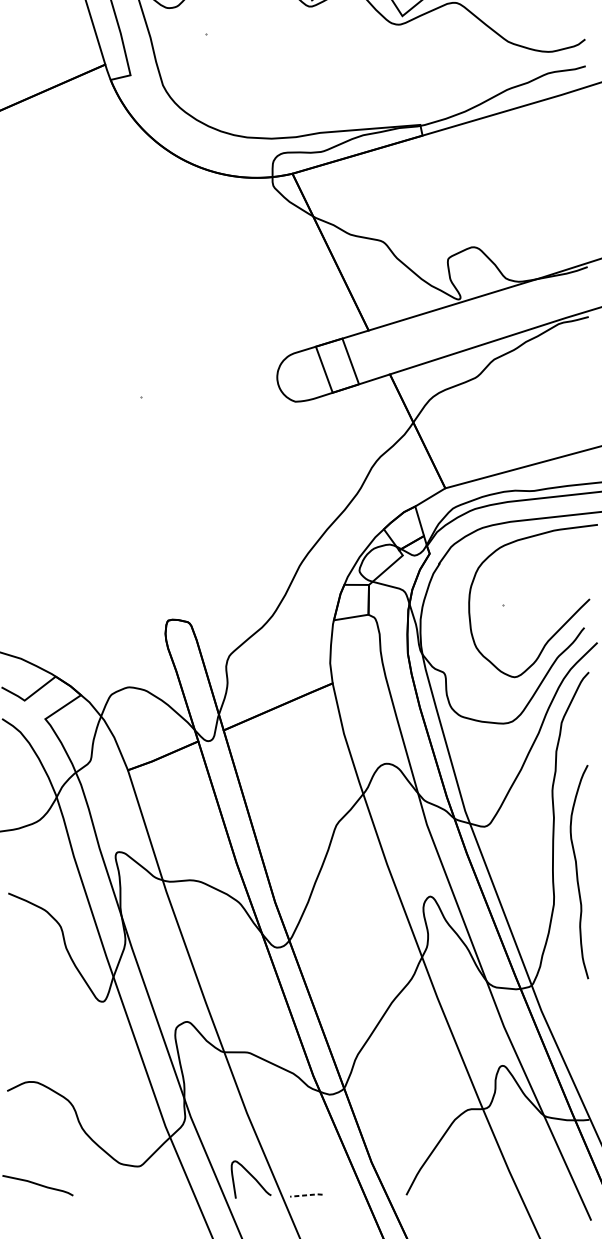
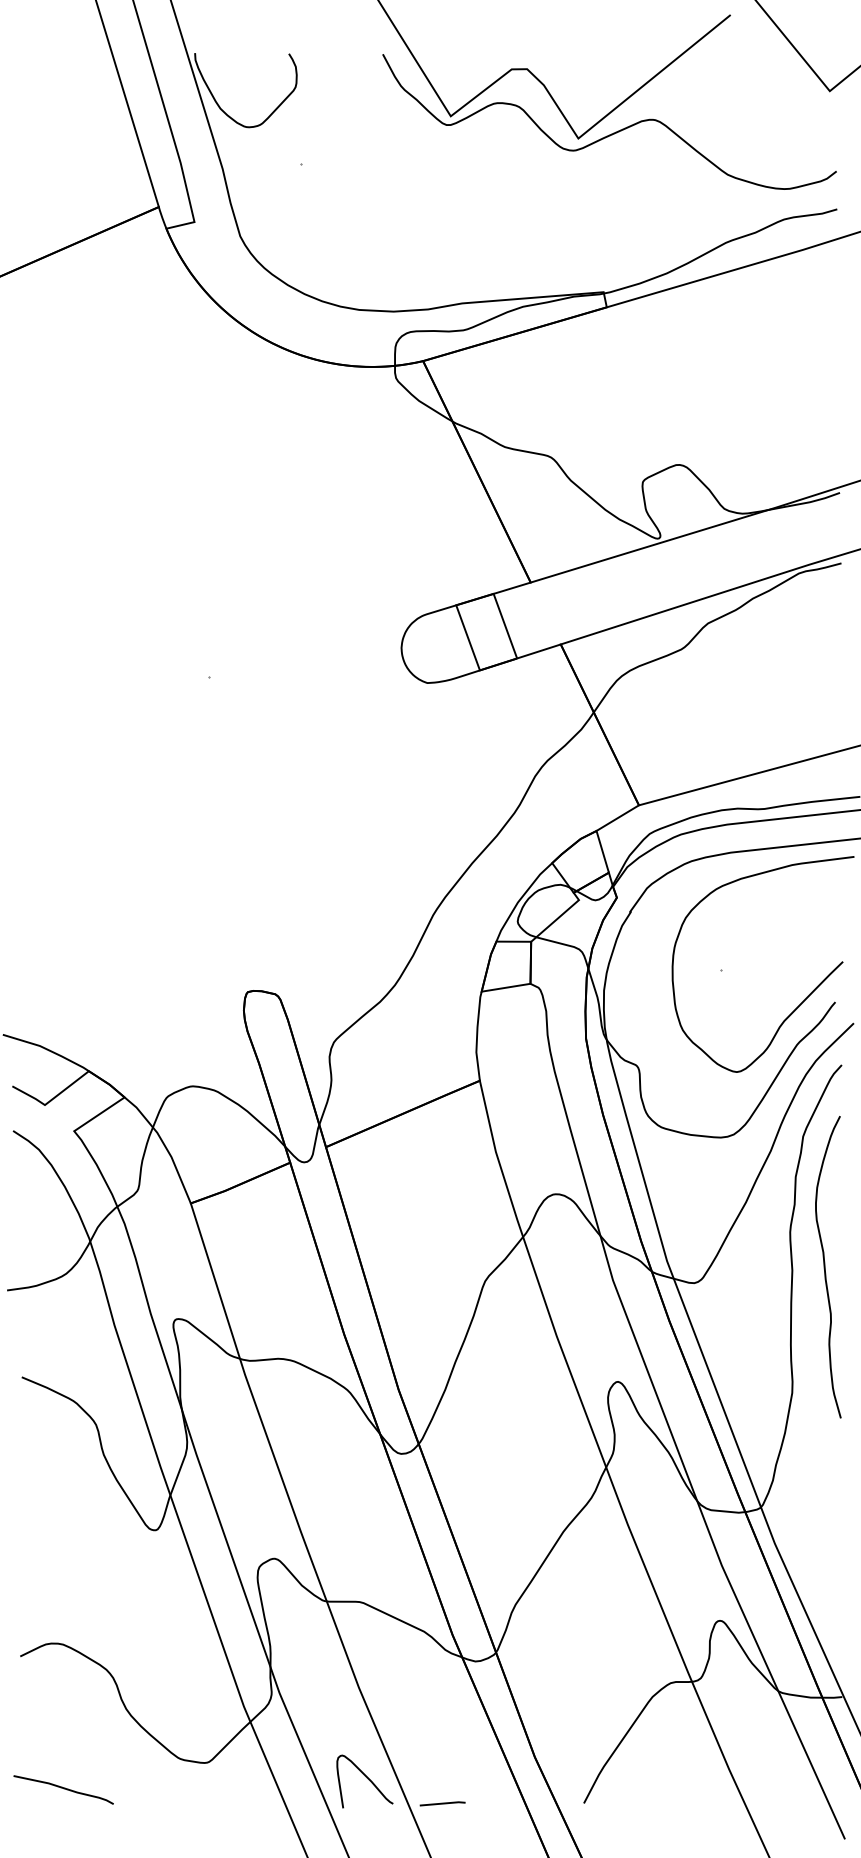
curve: (577, 872) -> (825, 1267), moved
line: (306, 1195) -> (443, 1803), dashed -> solid

